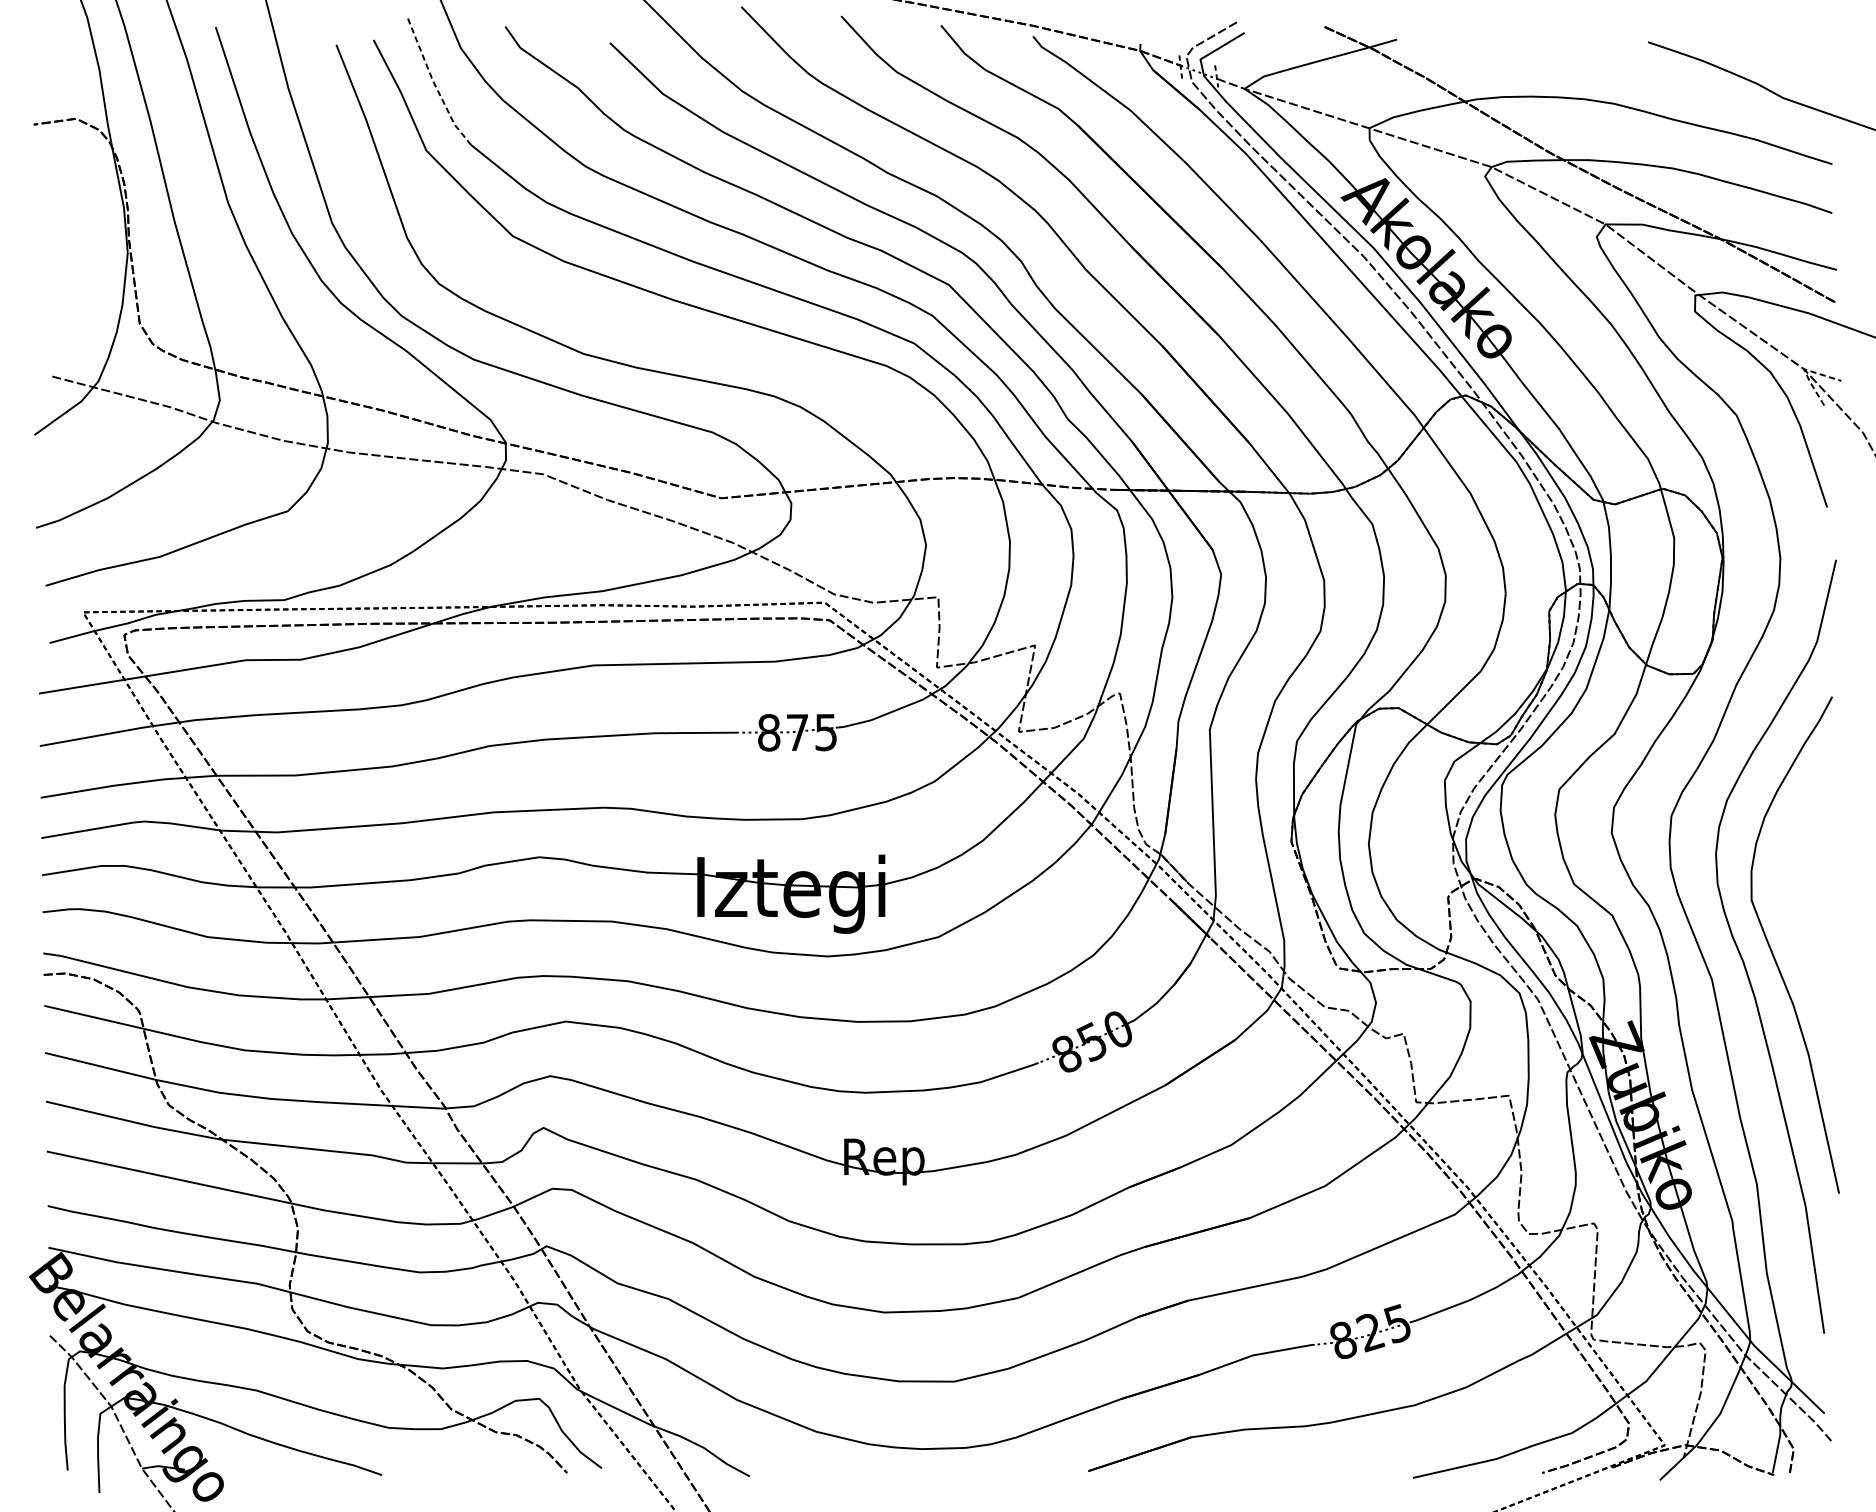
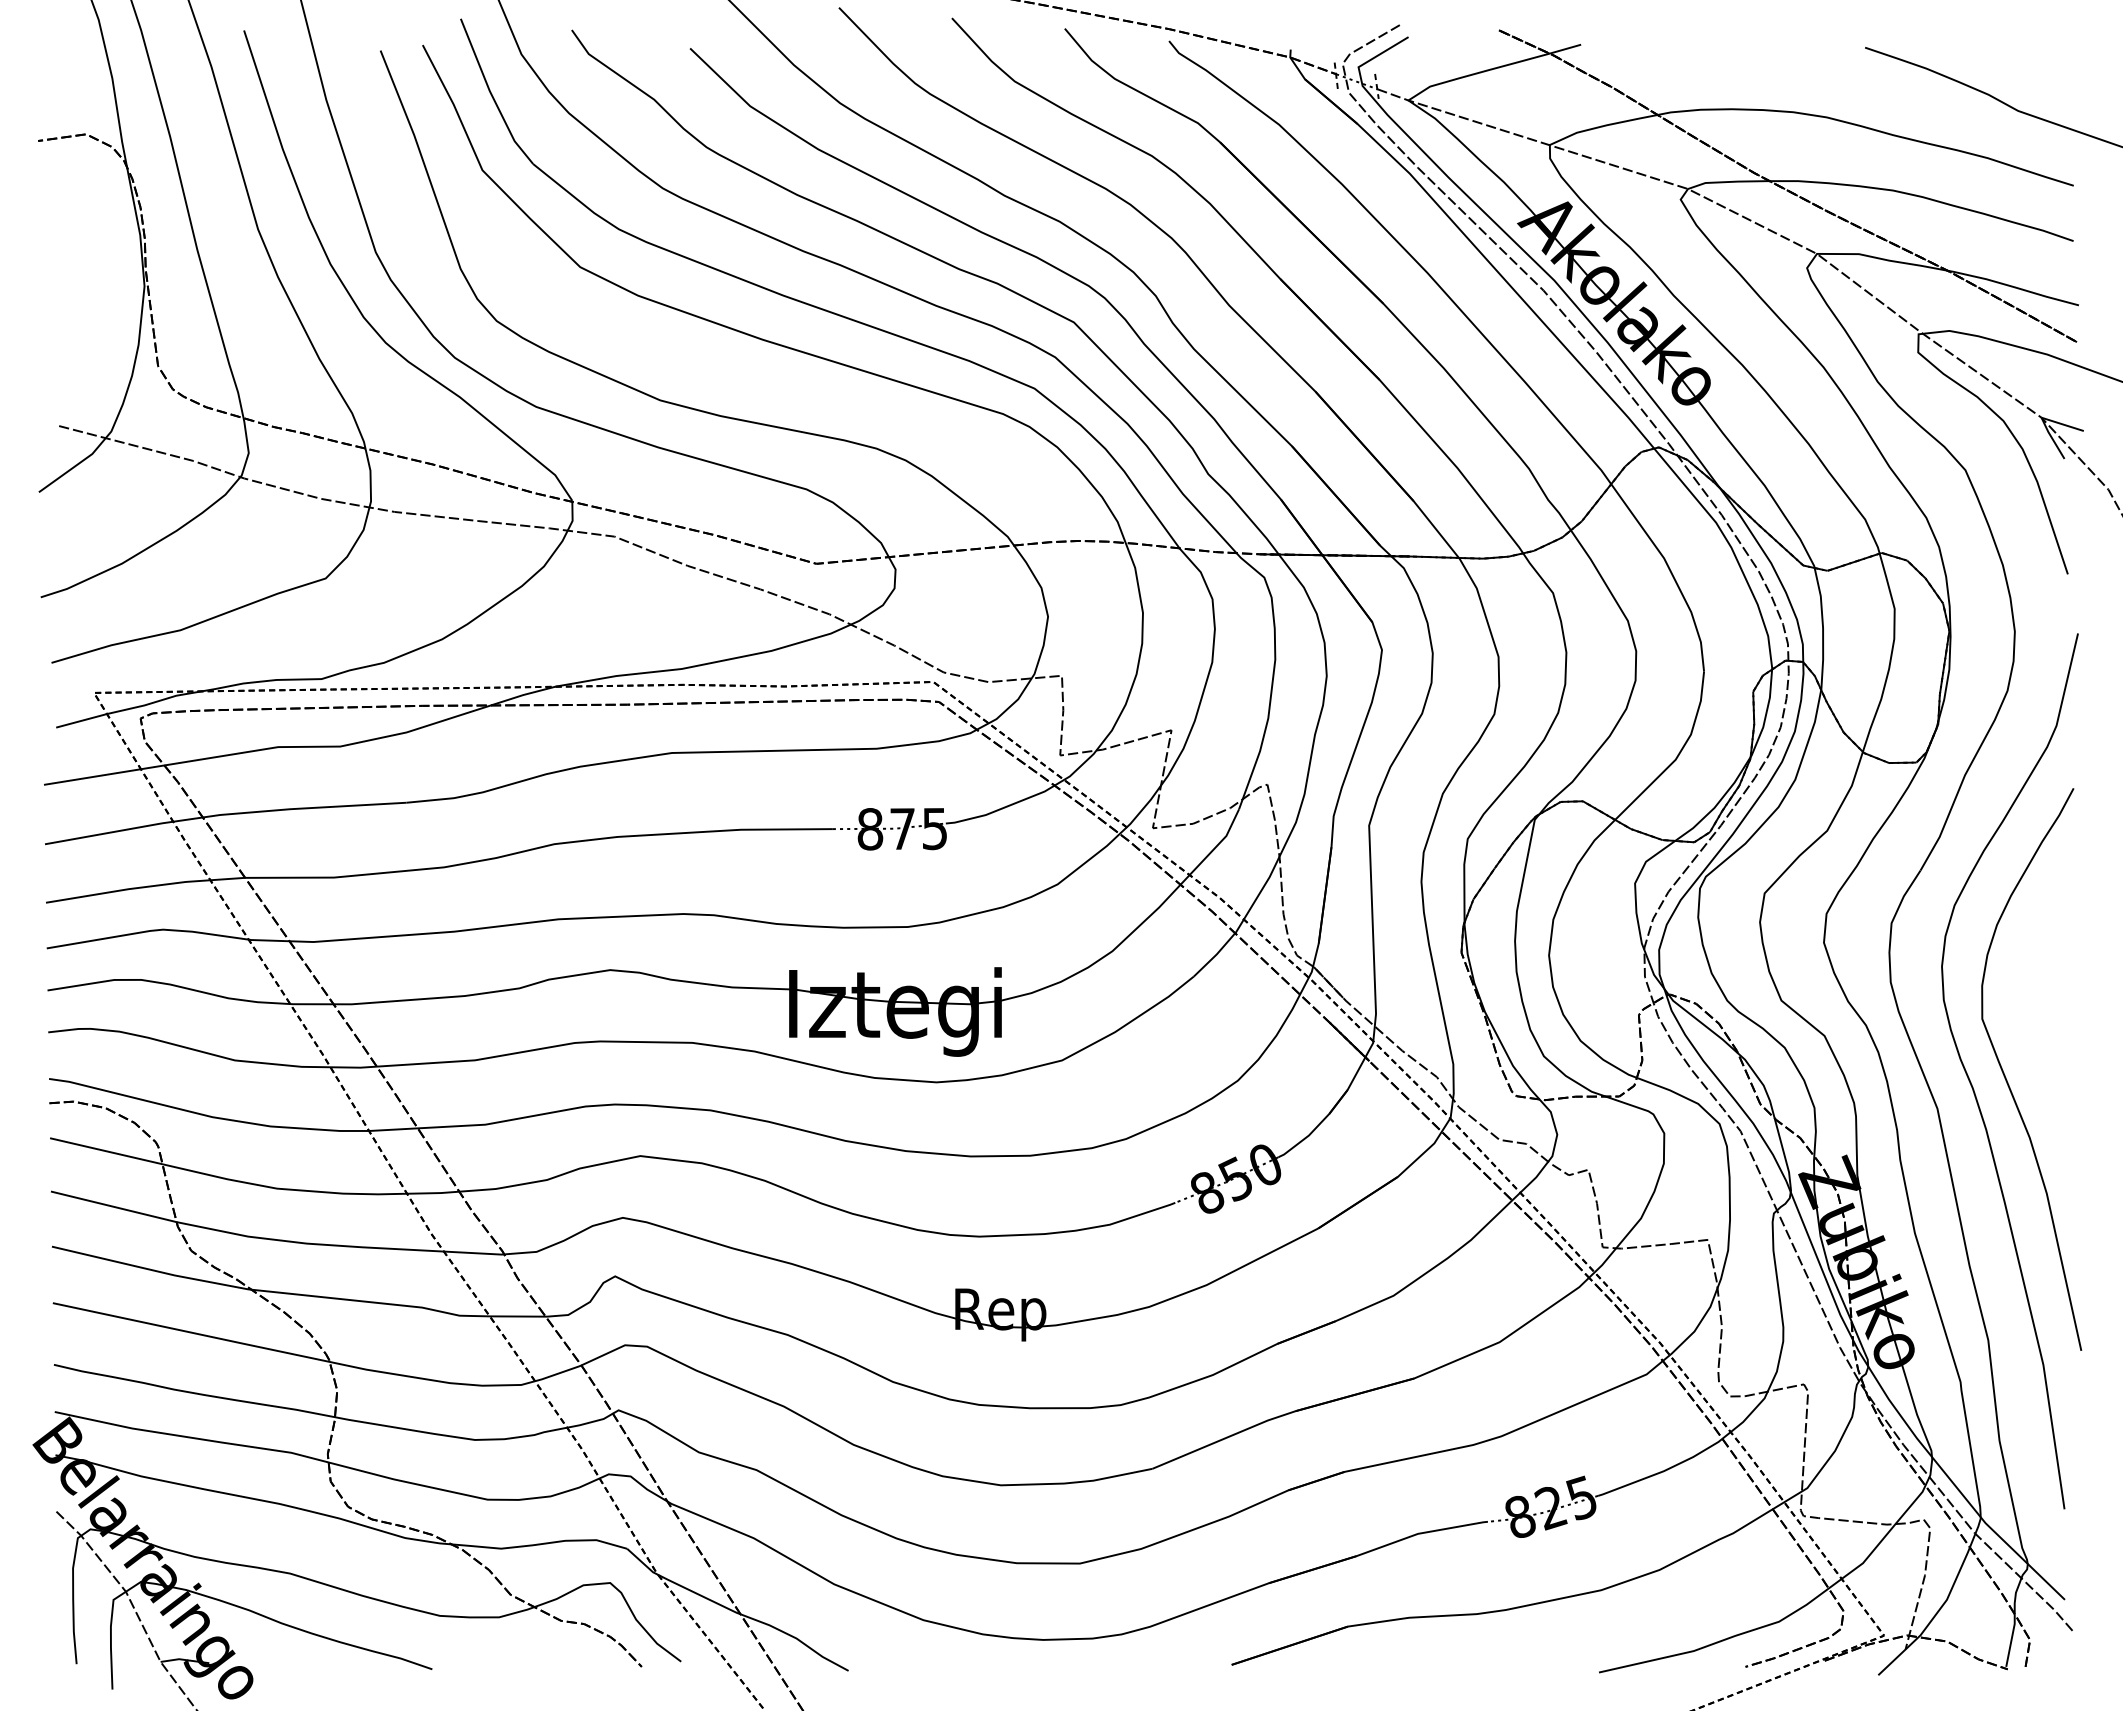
line: (434, 83) -> (491, 94), dashed -> solid
line: (1803, 369) -> (2041, 418), dashed -> solid

